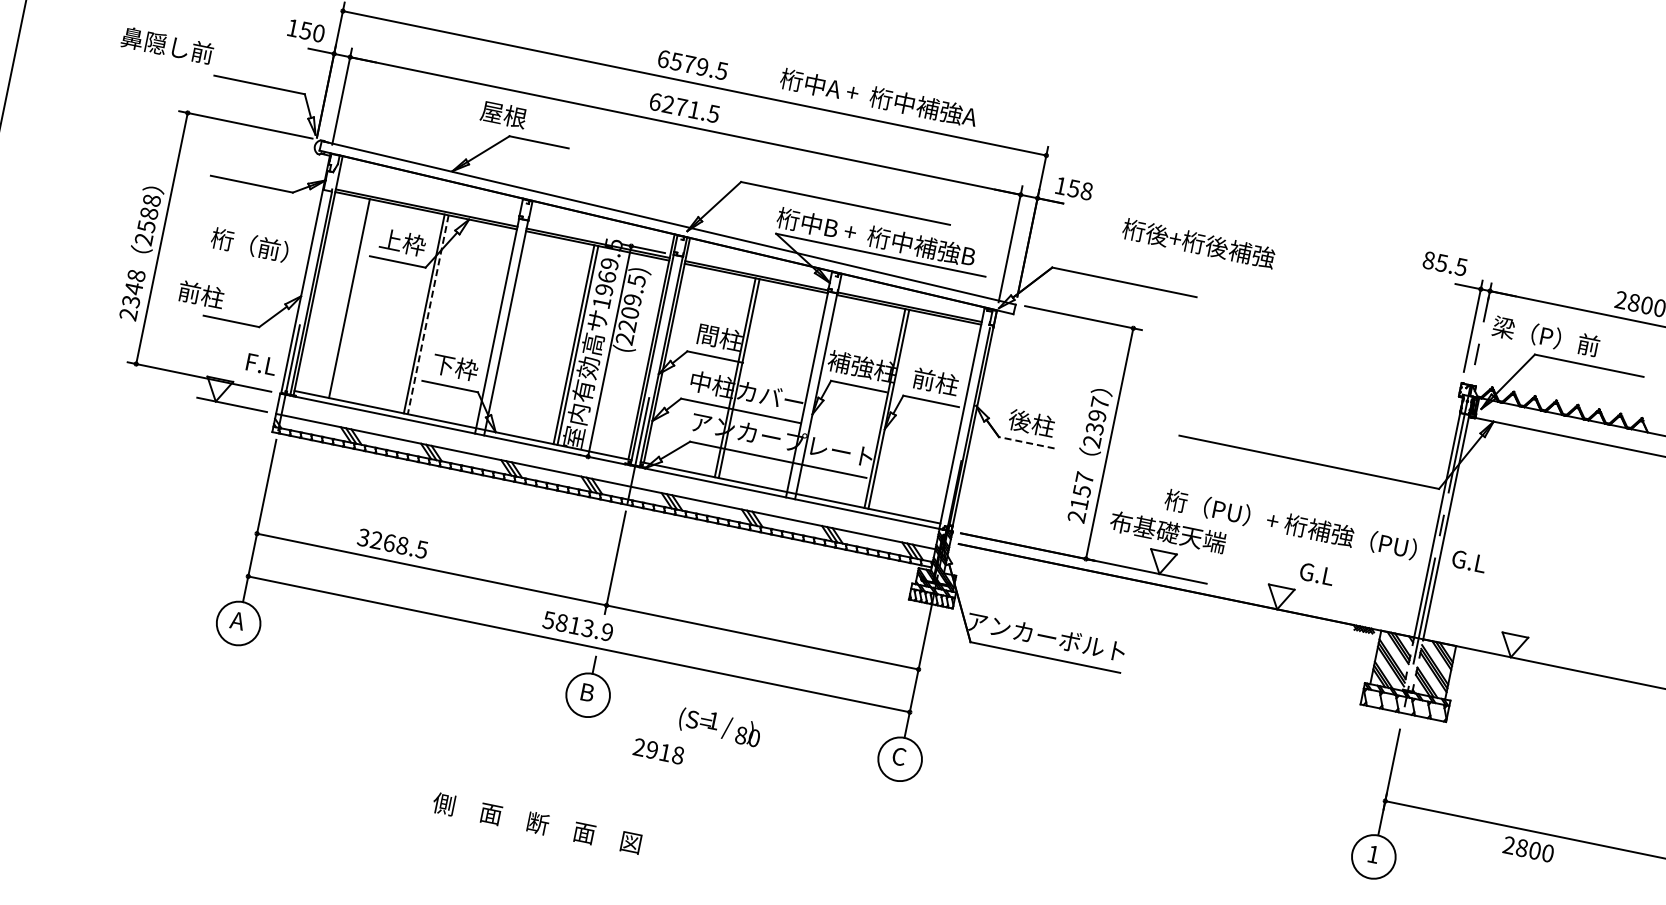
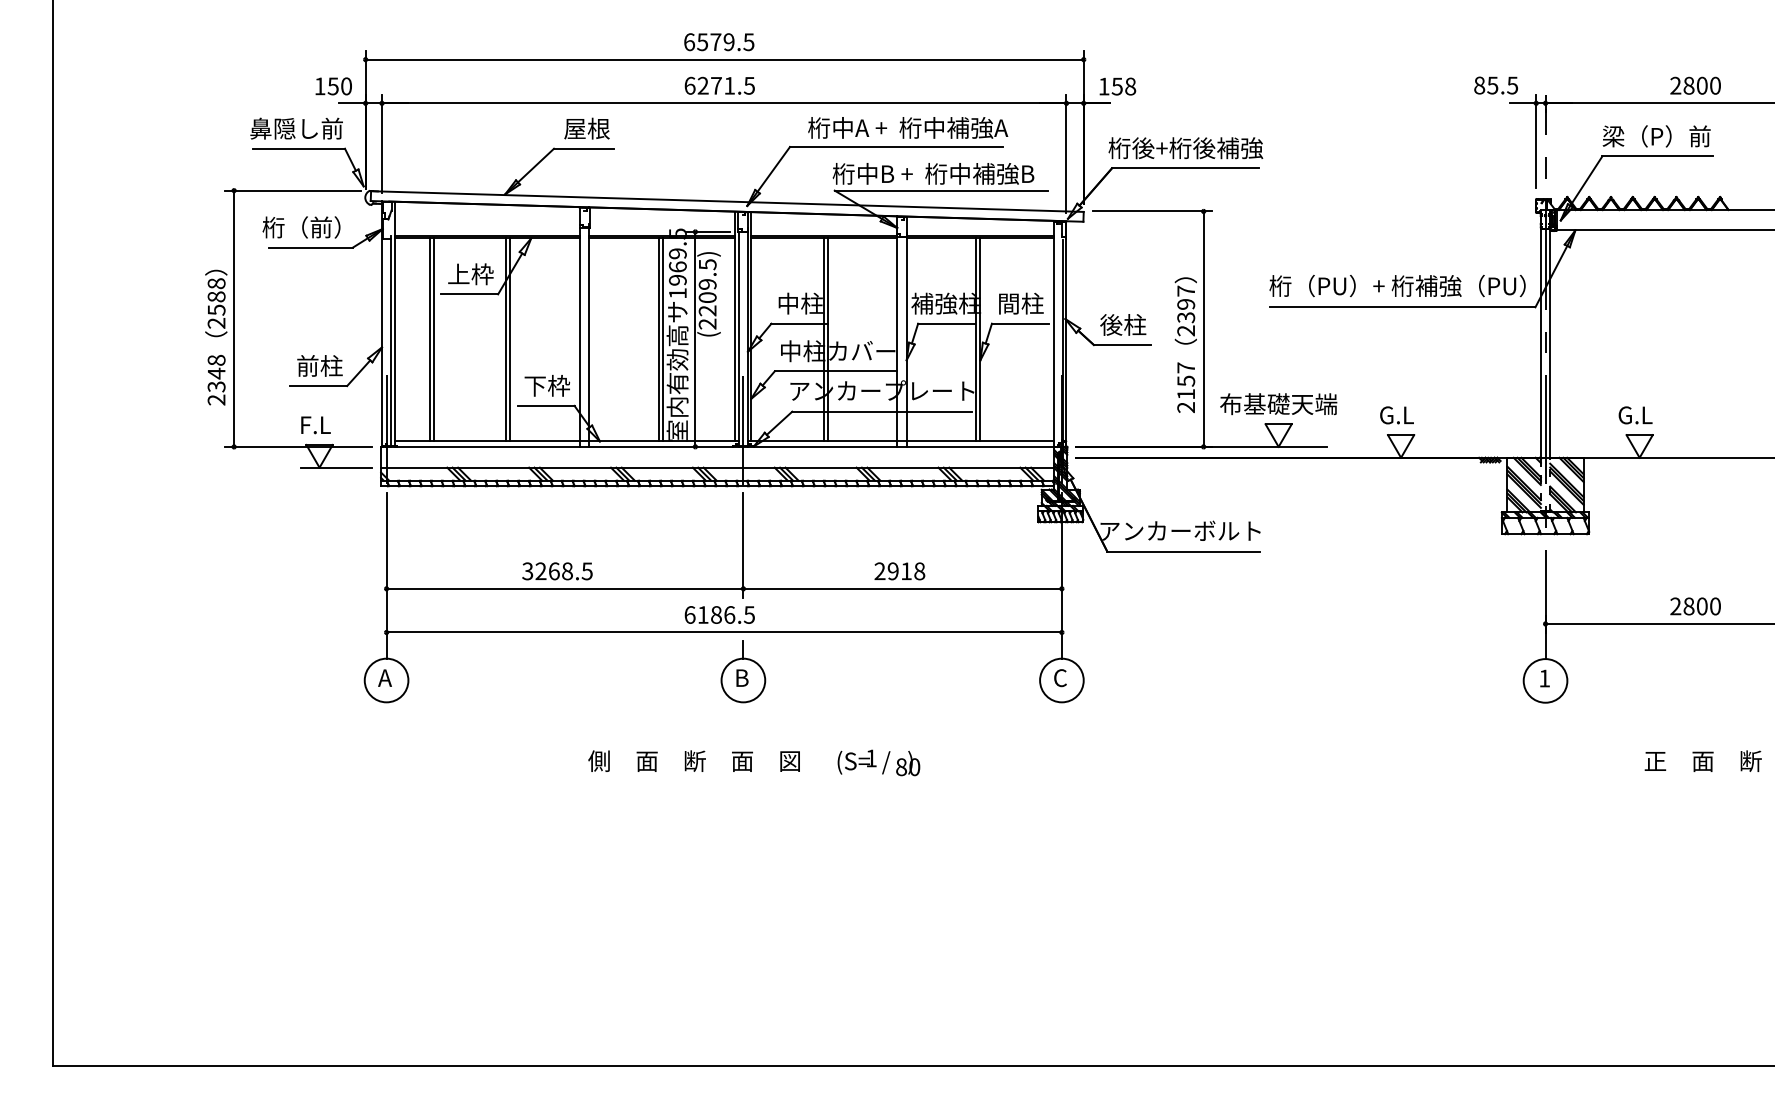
text: (167, 45) -> (296, 128), moved
text: (879, 97) -> (908, 127), moved
text: (503, 114) -> (586, 128), moved
text: (1198, 243) -> (1185, 148), moved
text: (249, 245) -> (301, 227), moved
text: (200, 294) -> (319, 365), moved
line: (353, 298) -> (433, 339), added
line: (428, 314) -> (510, 339), dashed -> solid
text: (708, 335) -> (788, 303), 間柱 -> 中柱
text: (1545, 336) -> (1656, 136), moved
text: (261, 364) -> (315, 425), moved
text: (923, 379) -> (1008, 303), 前柱 -> 間柱
line: (1026, 442) -> (1121, 344), dashed -> solid
text: (1291, 524) -> (1397, 285), moved
text: (392, 543) -> (557, 571), moved
text: (1469, 561) -> (1635, 415), moved
text: (1316, 574) -> (1396, 415), moved
text: (578, 625) -> (719, 614), 5813.9 -> 6186.5
text: (719, 726) -> (878, 762), moved
text: (658, 751) -> (899, 571), moved
text: (536, 822) -> (693, 760), moved
text: (1528, 849) -> (1695, 606), moved

